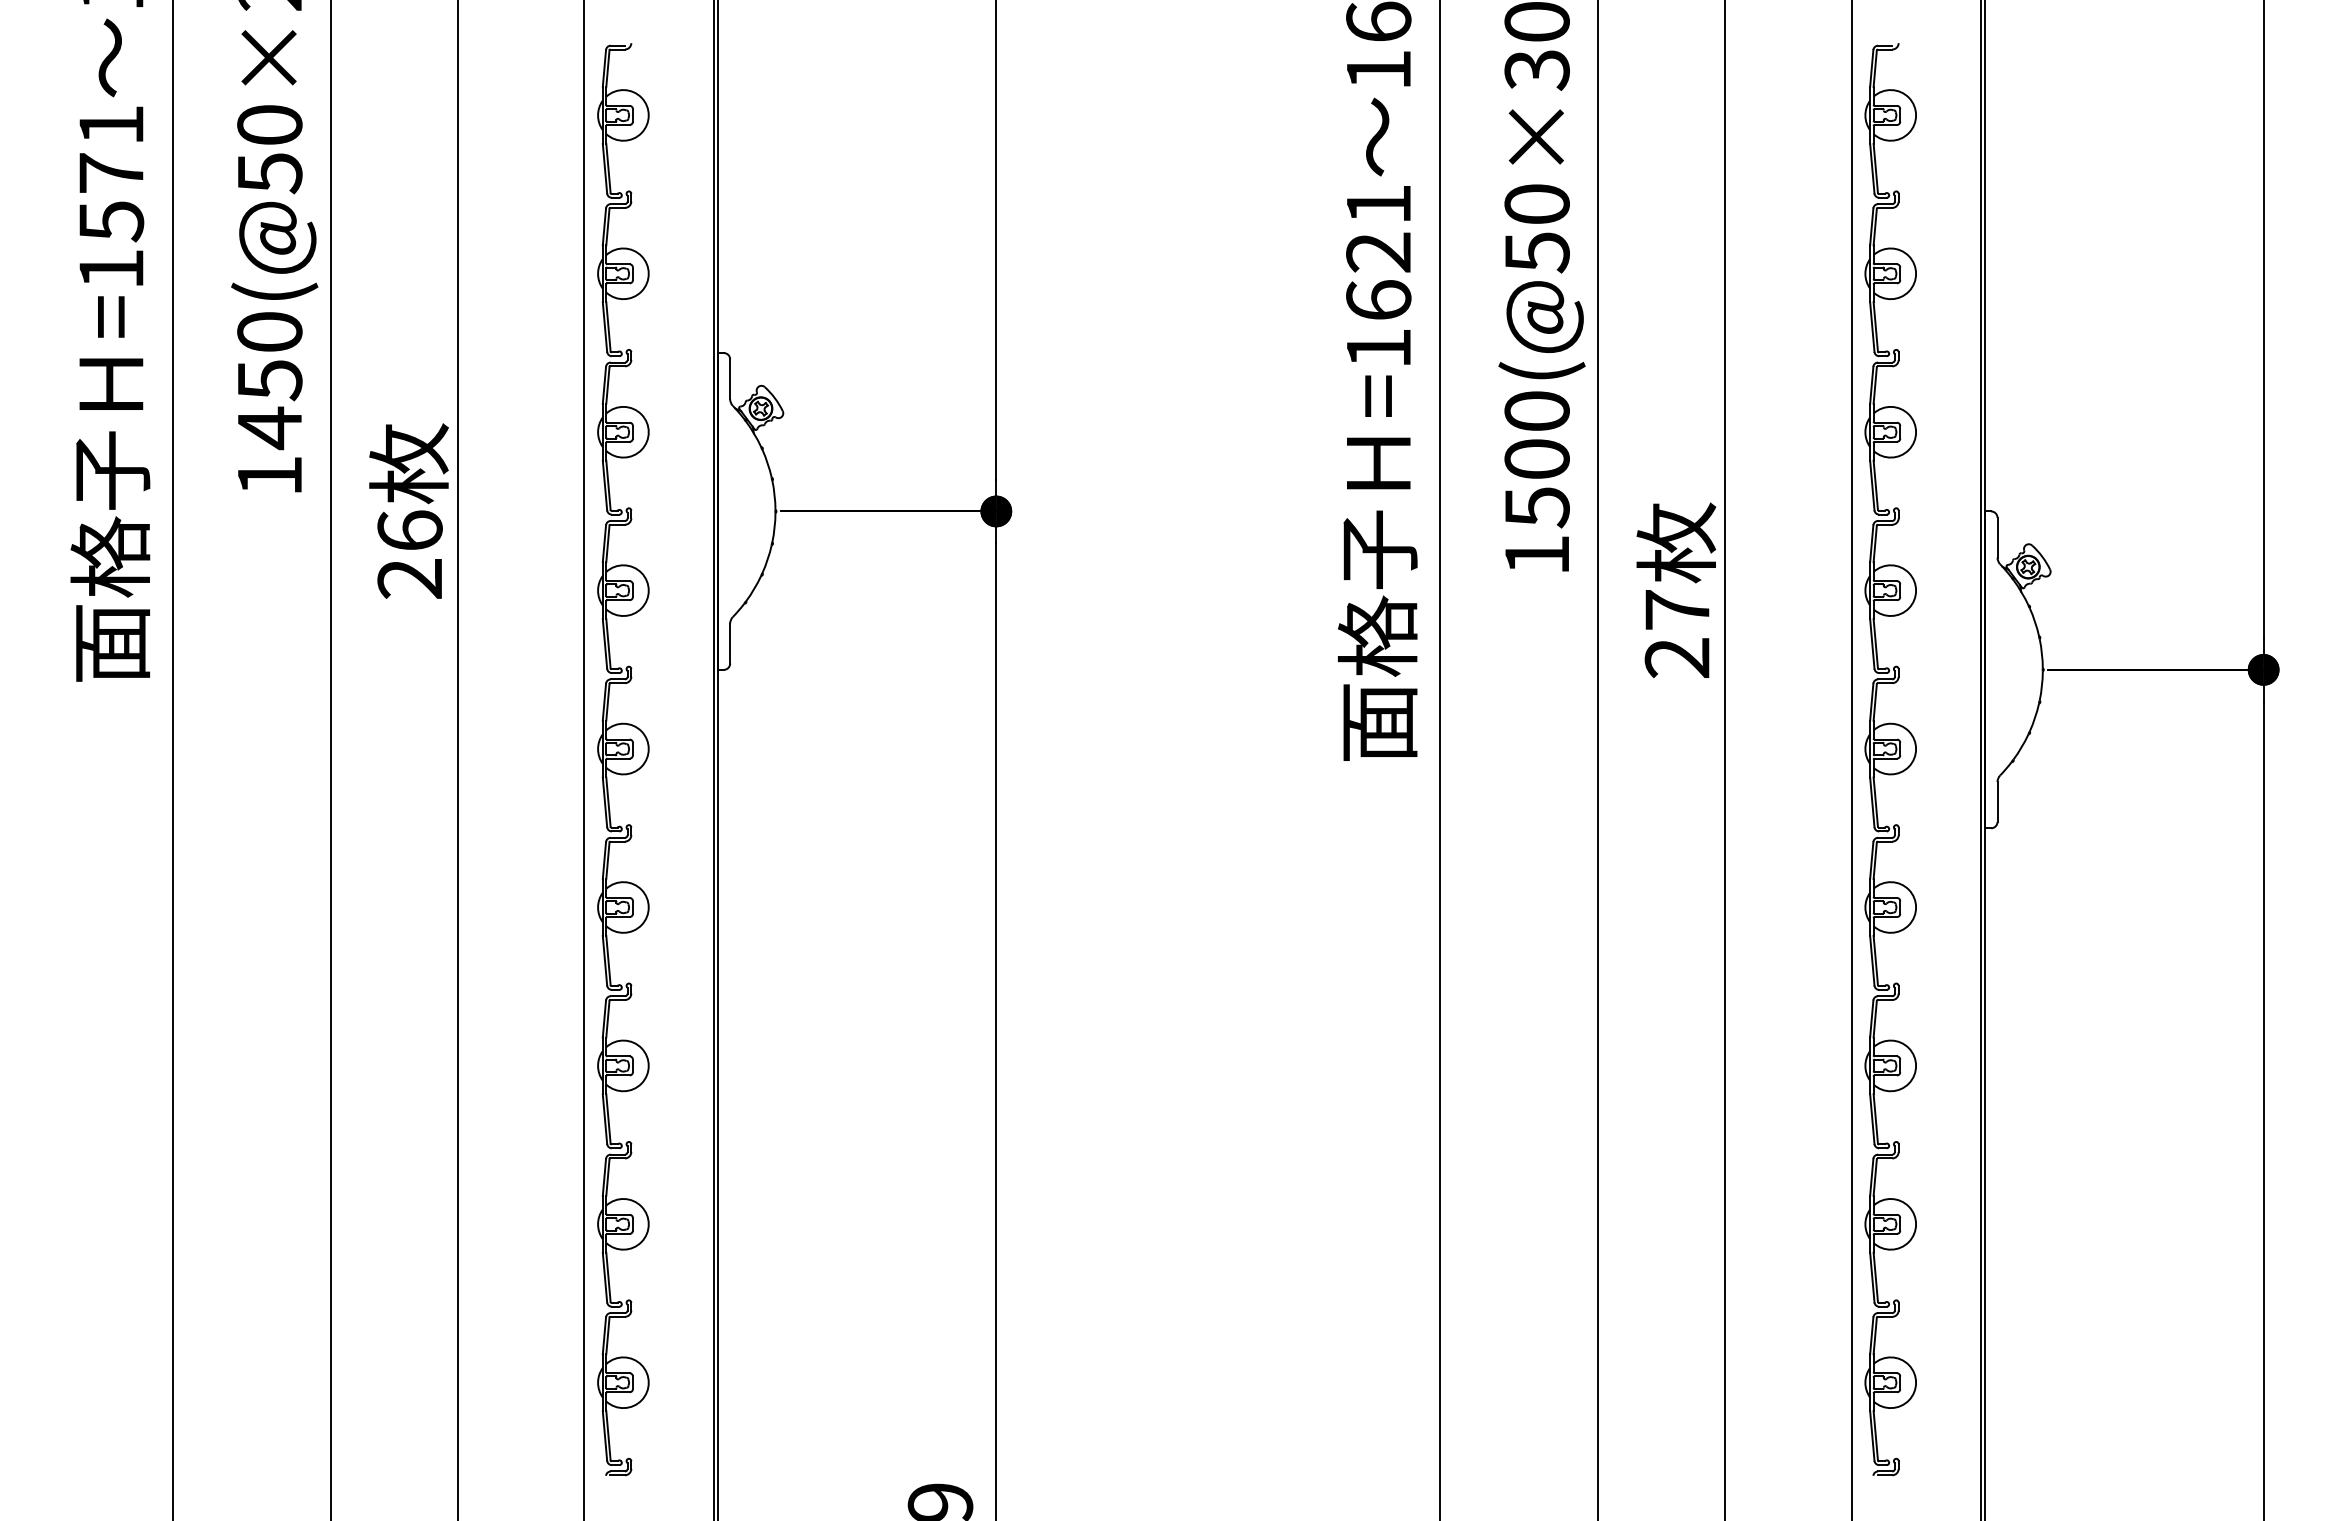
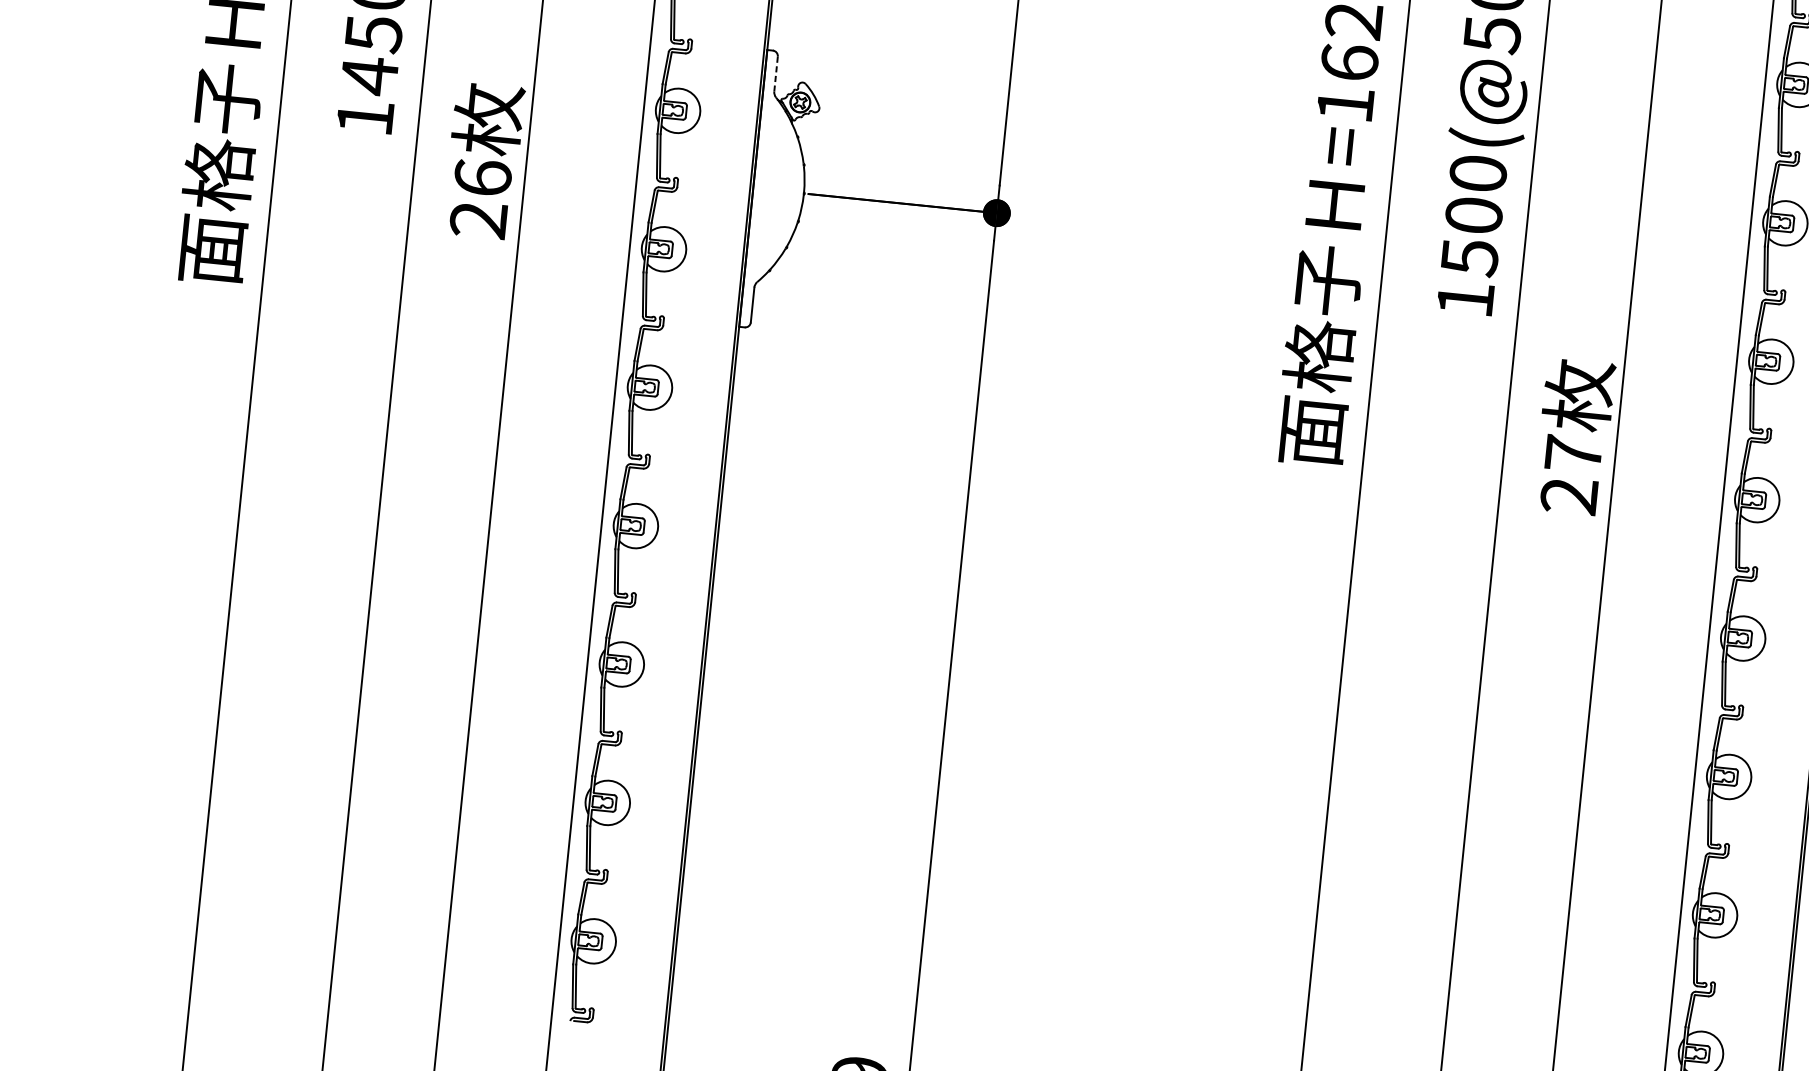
line: (730, 379) -> (776, 74), solid -> dashed
text: (1676, 589) -> (1574, 436), moved

